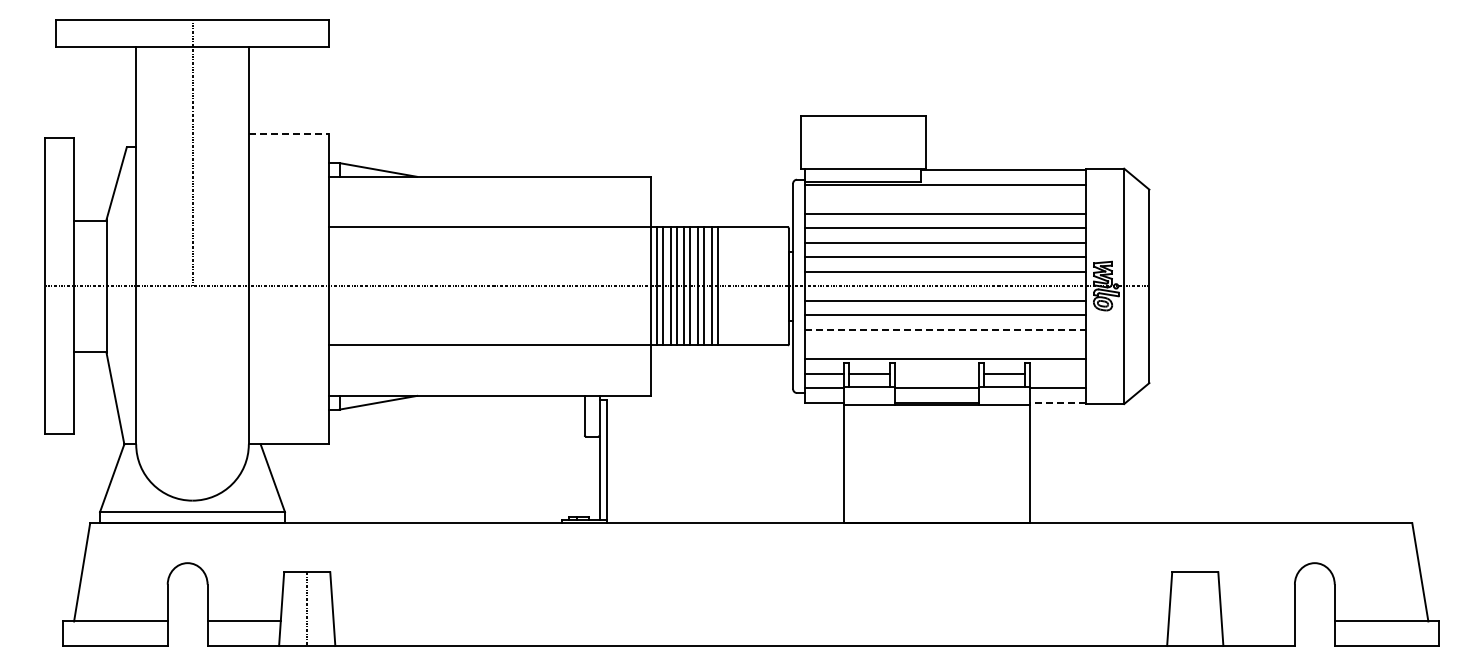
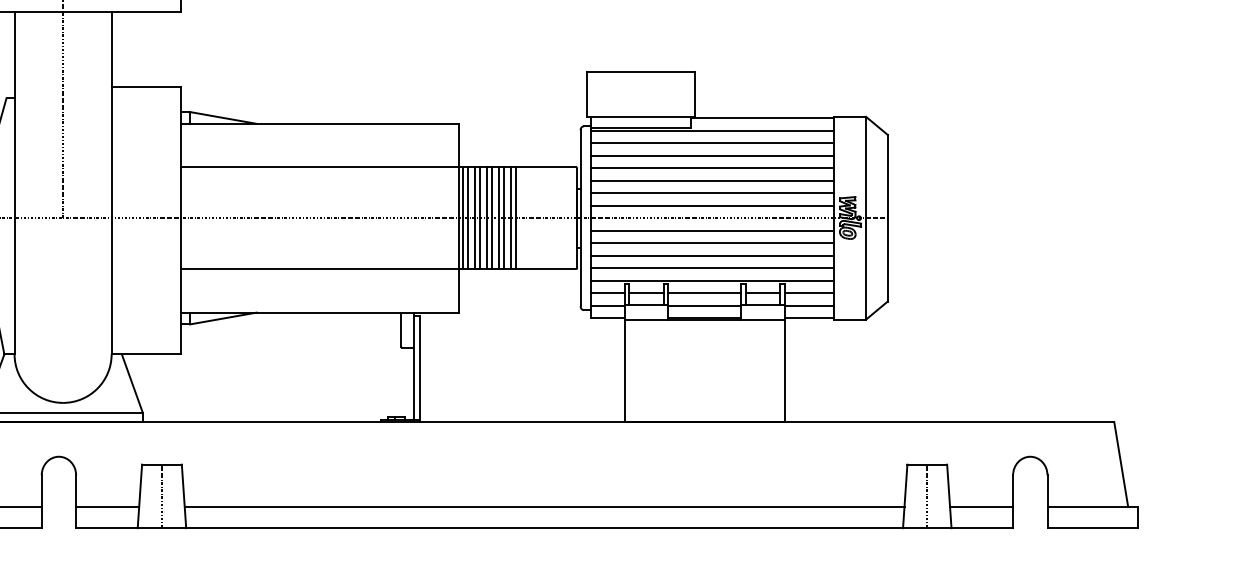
line: (289, 134) -> (146, 87), dashed -> solid
line: (945, 199) -> (712, 143), added
line: (945, 329) -> (712, 255), dashed -> solid
line: (945, 344) -> (712, 268), added
line: (936, 373) -> (704, 293), added
line: (1057, 373) -> (808, 293), added
line: (1057, 402) -> (808, 318), dashed -> solid
line: (1195, 609) -> (927, 496), added
line: (750, 621) -> (543, 507), added
line: (1257, 621) -> (980, 507), added

